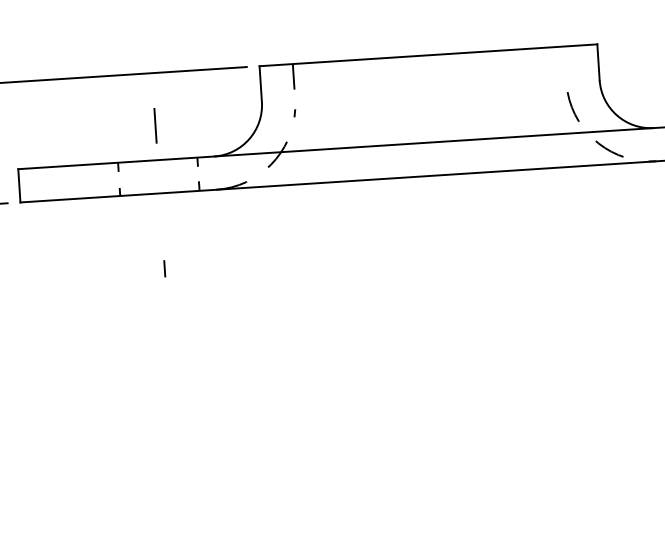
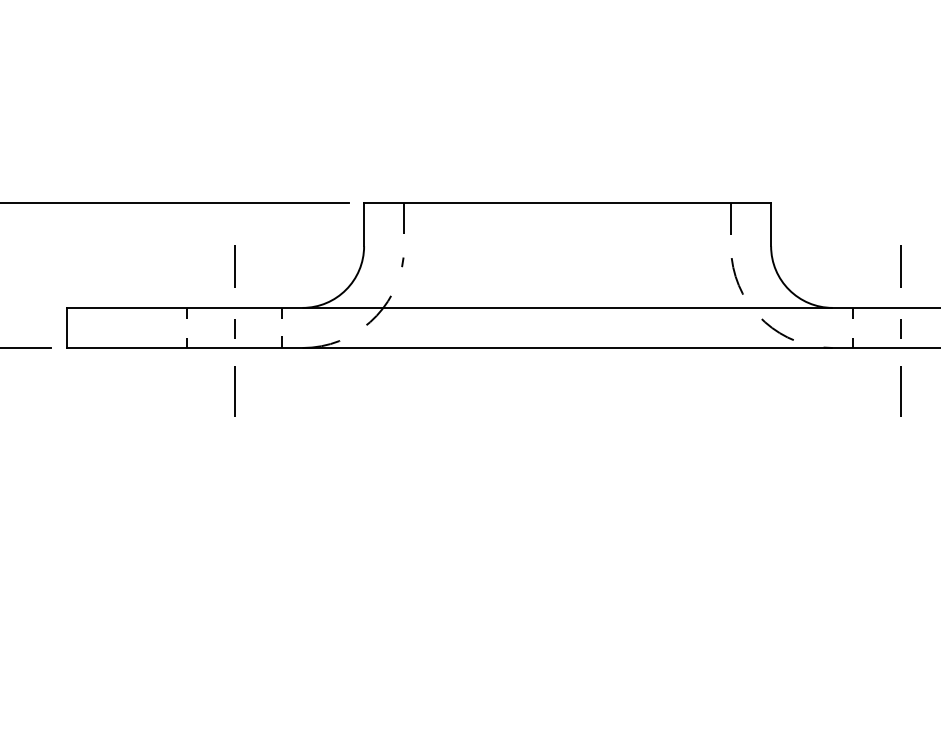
line: (565, 60) -> (731, 219), added
line: (162, 229) -> (234, 391), added
line: (164, 268) -> (234, 328), moved

